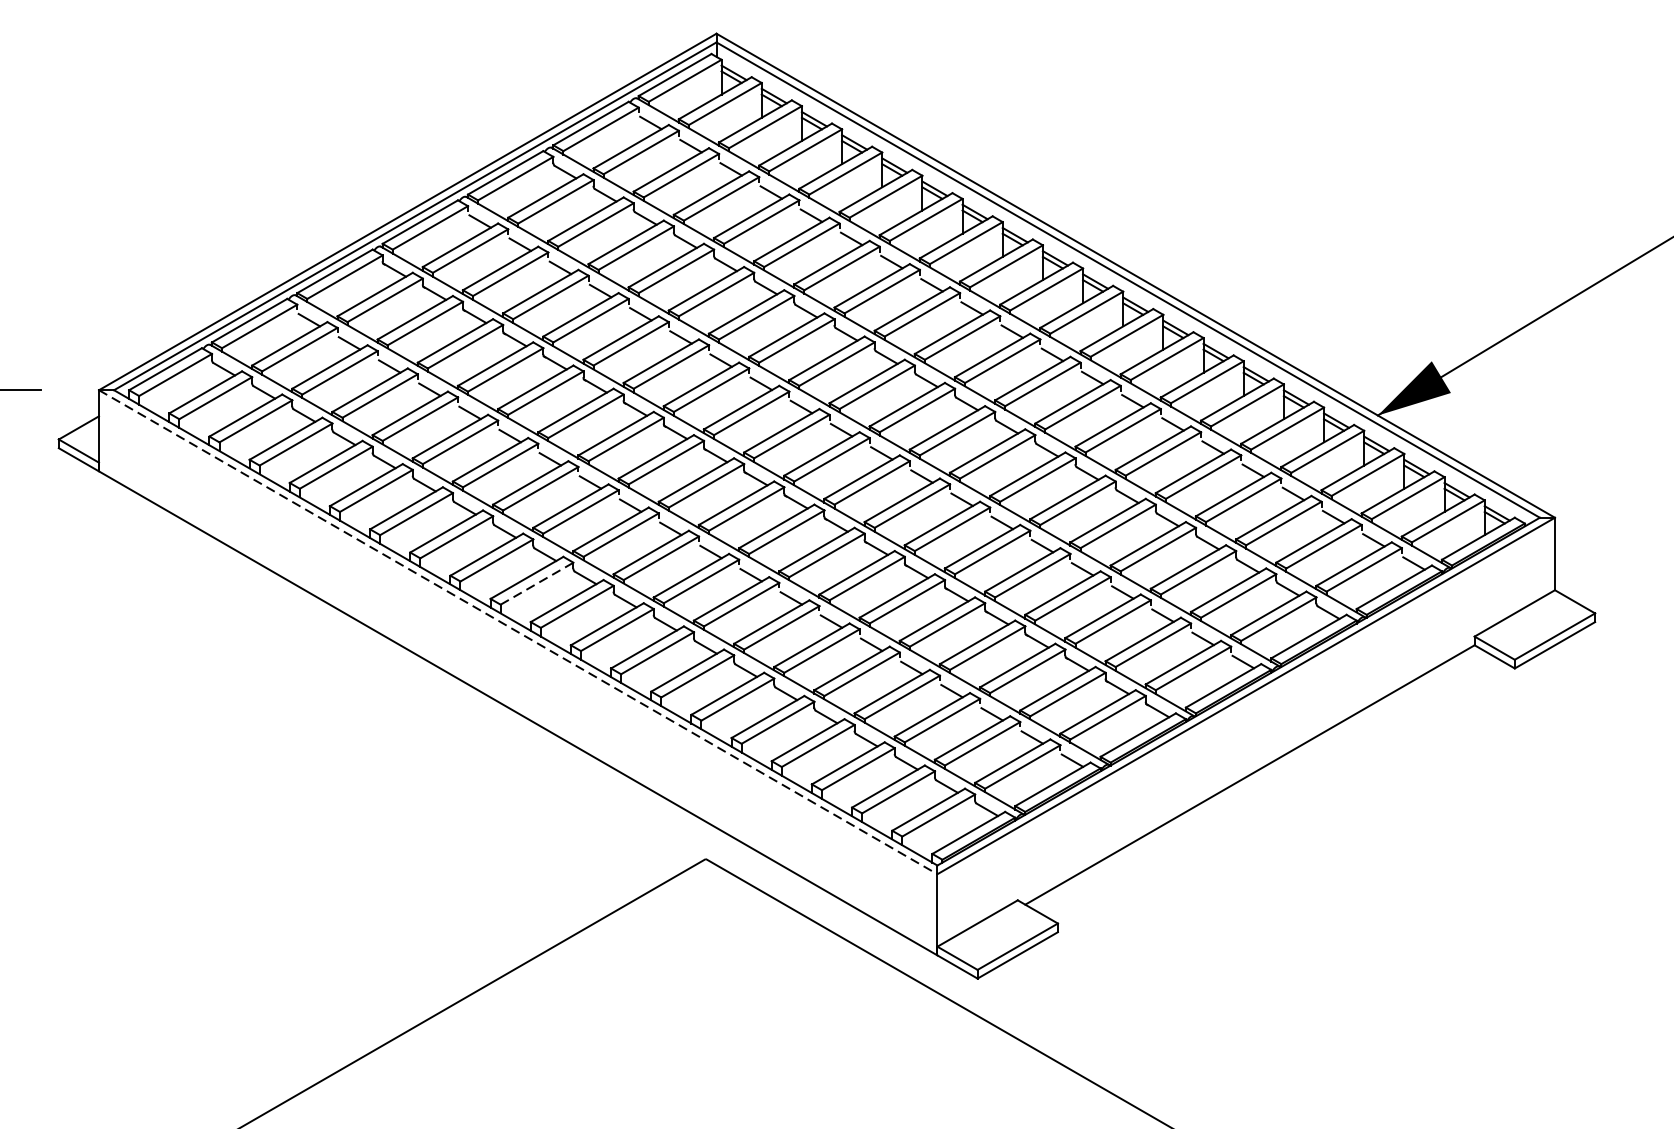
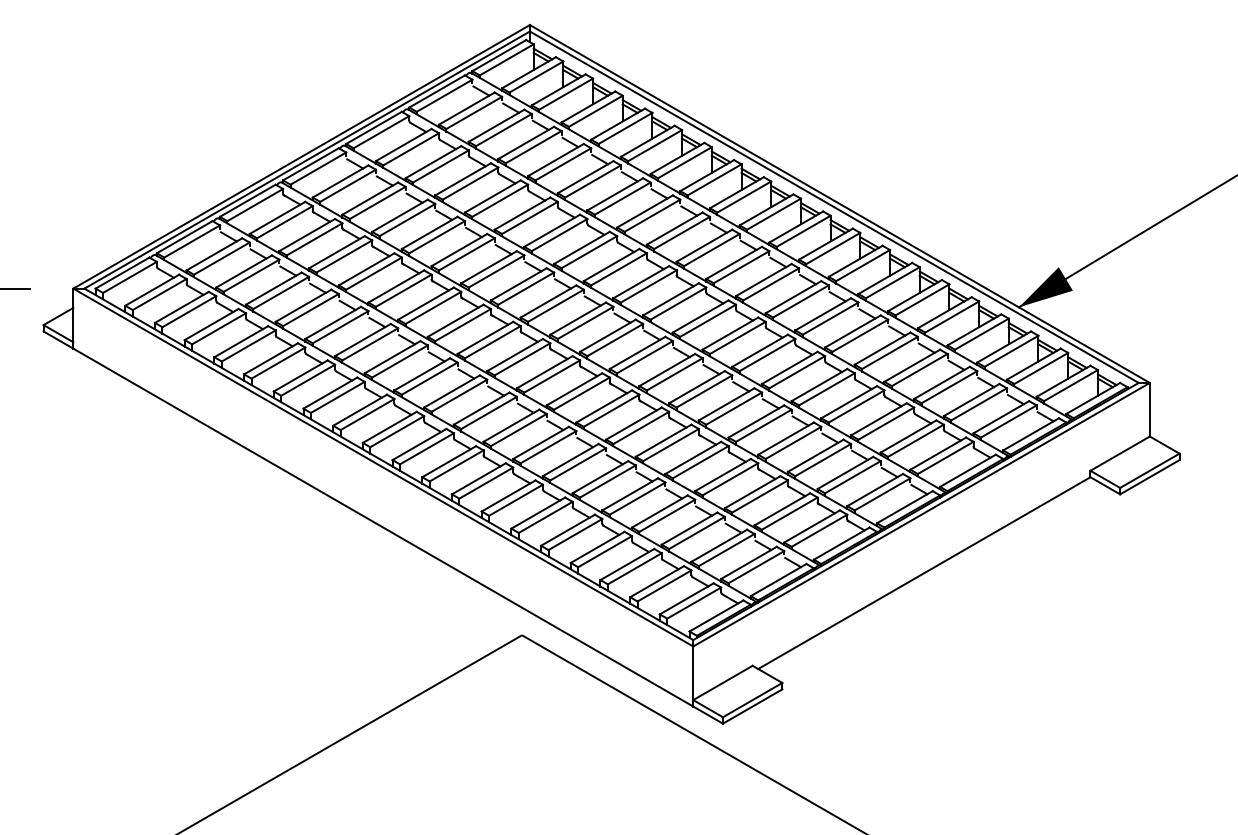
line: (537, 583) -> (397, 431), dashed -> solid
line: (518, 632) -> (383, 467), dashed -> solid

